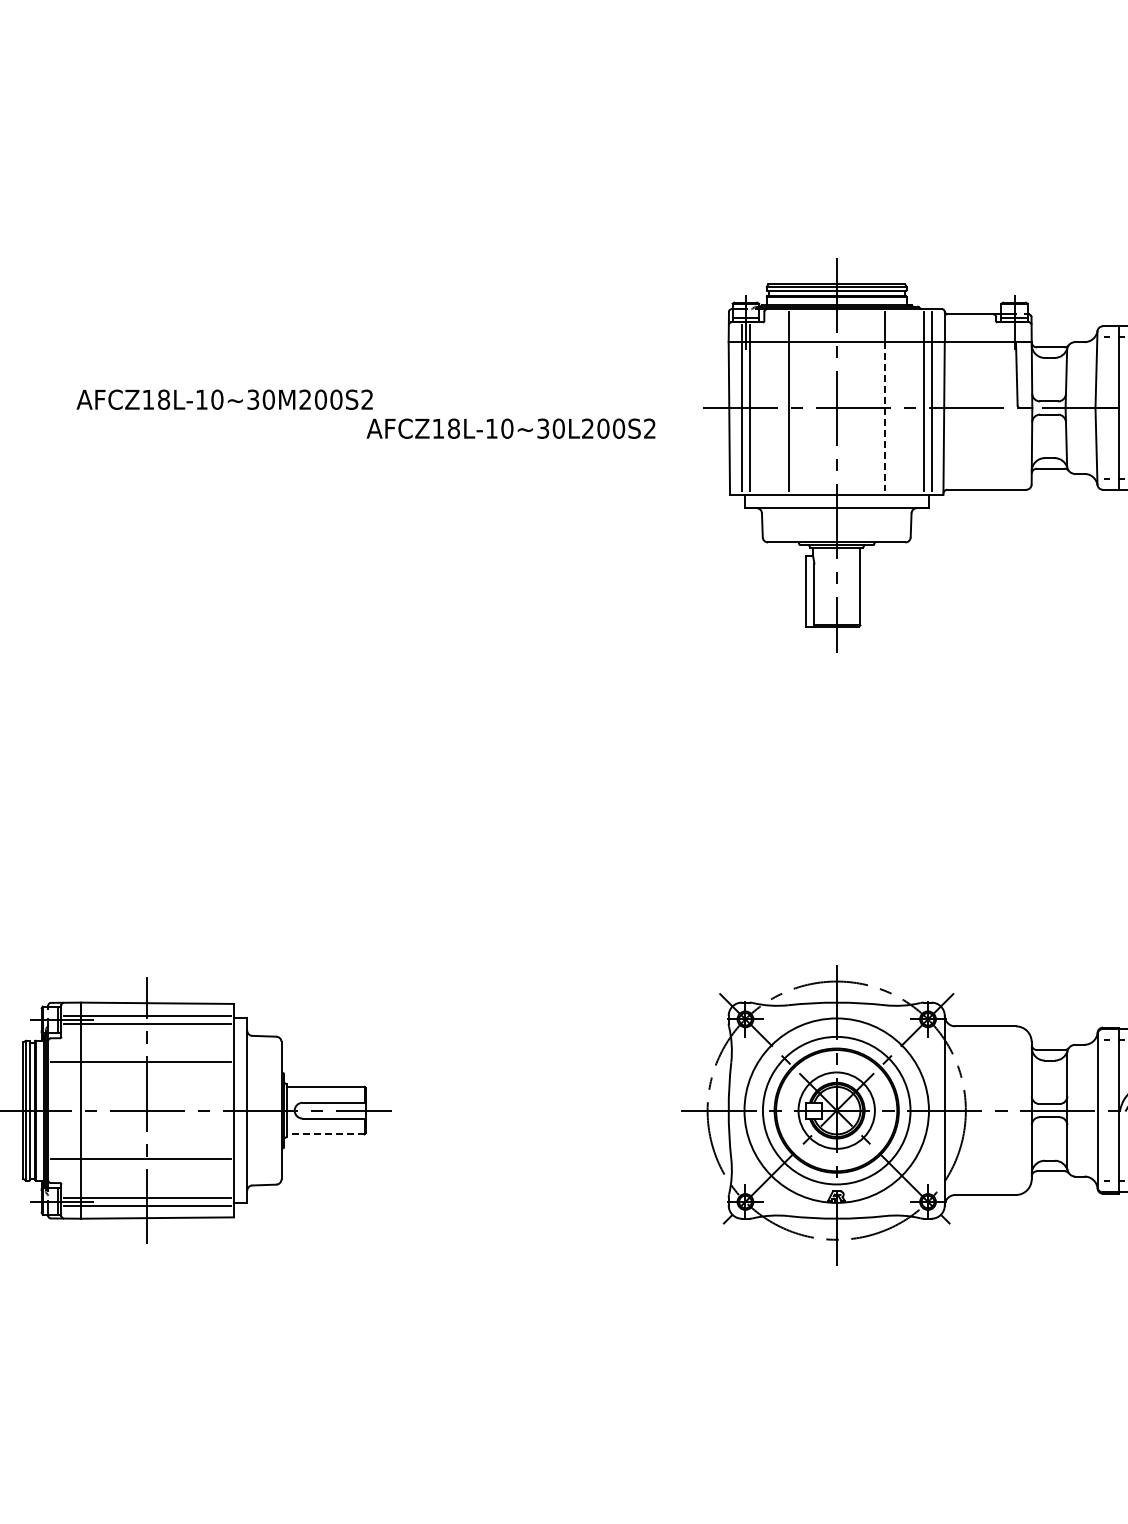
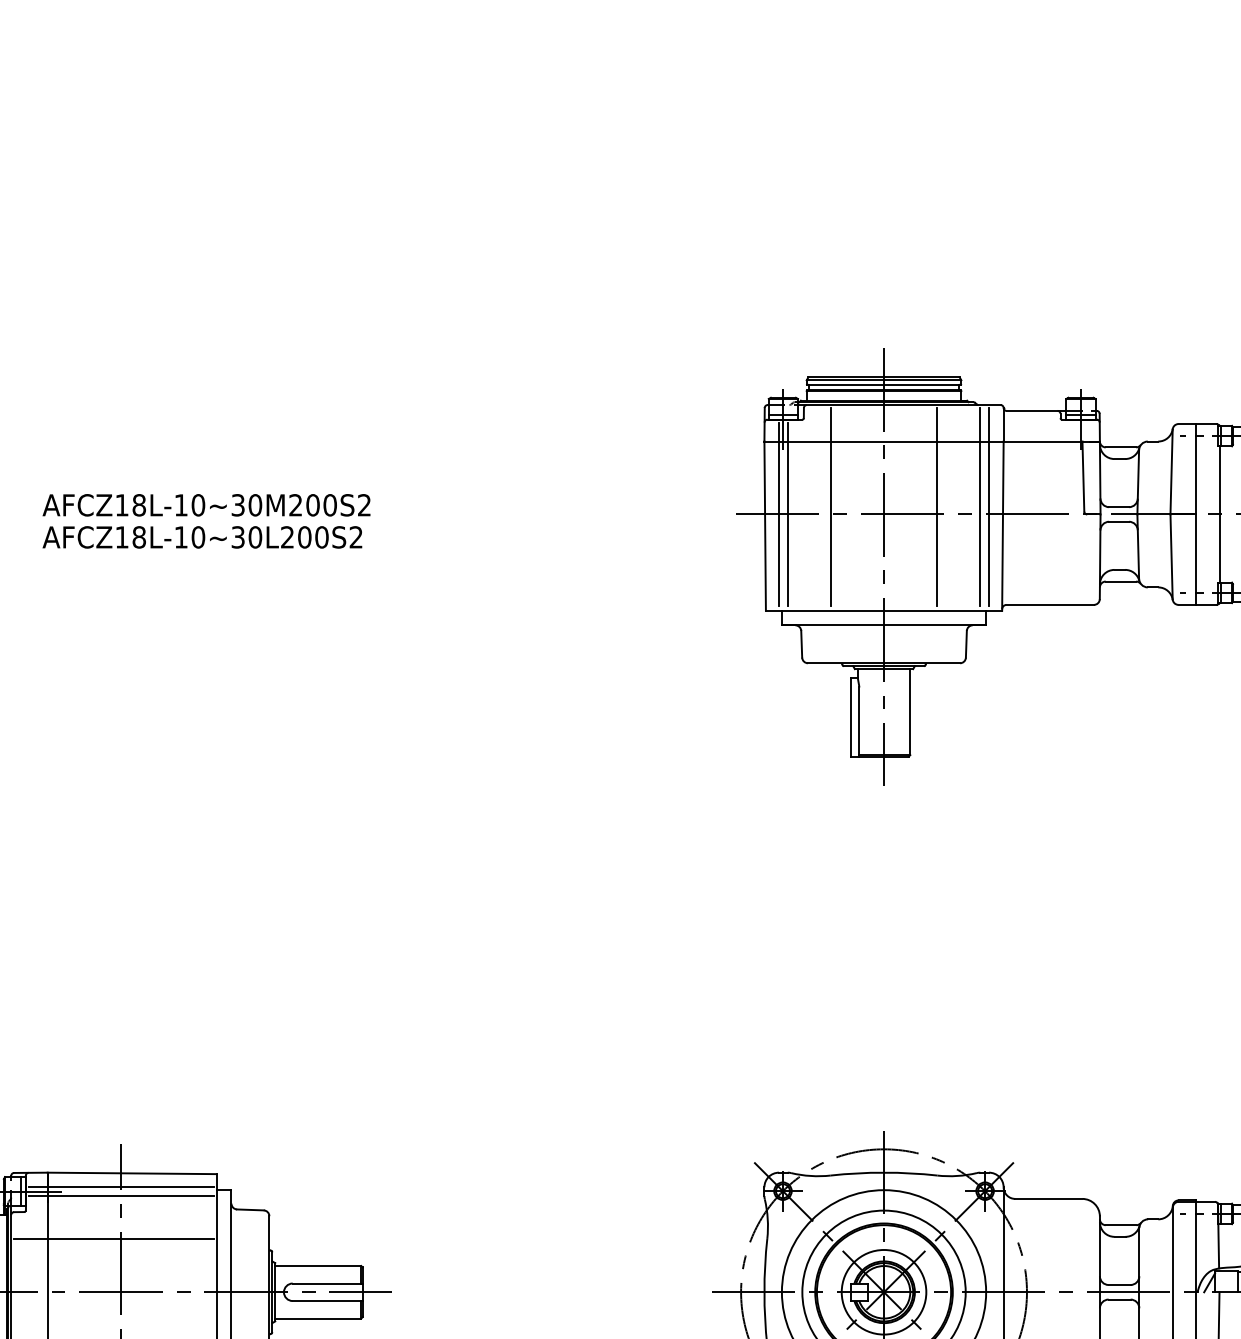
line: (884, 417) -> (936, 524), dashed -> solid
text: (510, 428) -> (201, 537), moved
line: (325, 1134) -> (318, 1318), dashed -> solid

